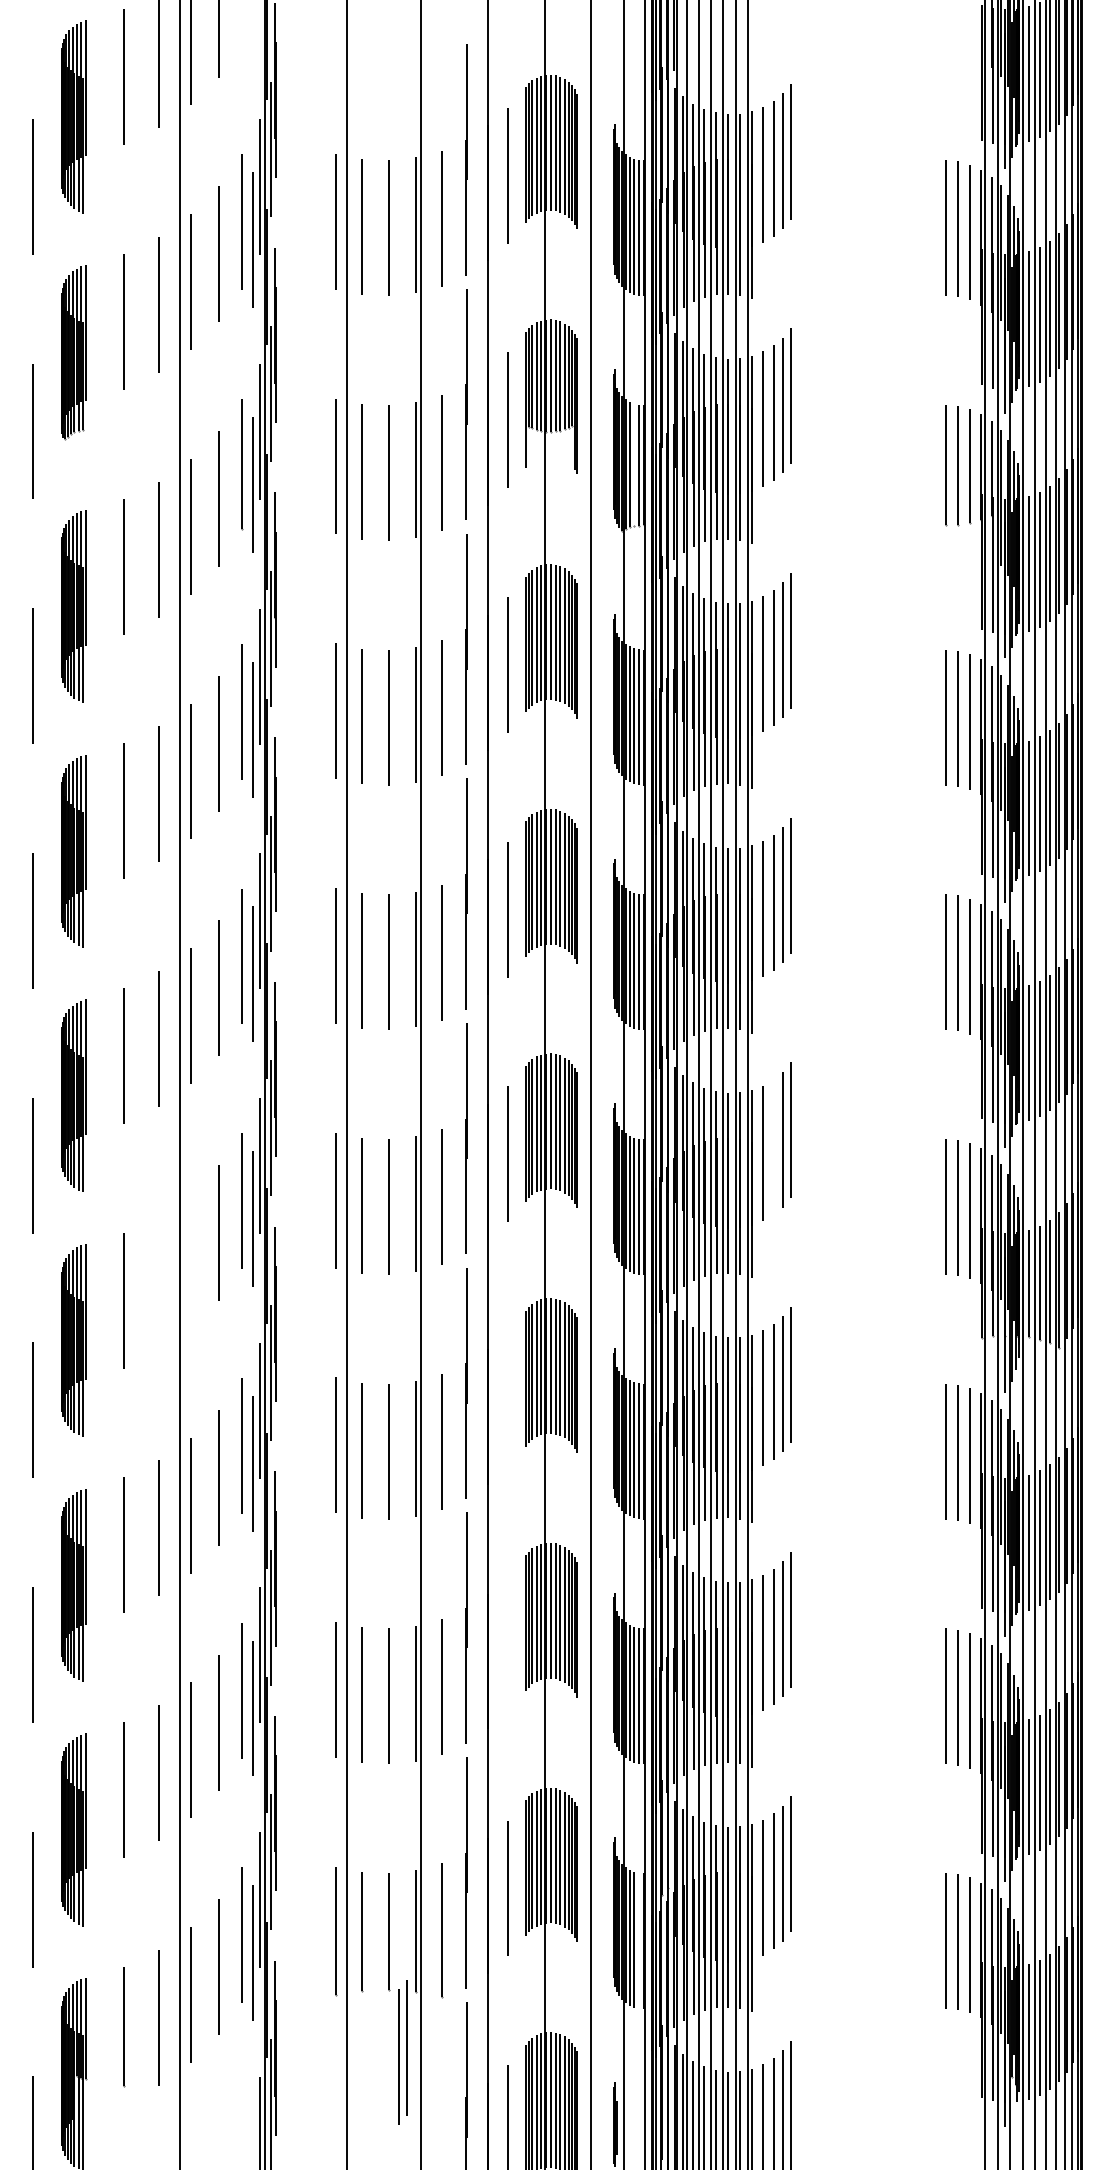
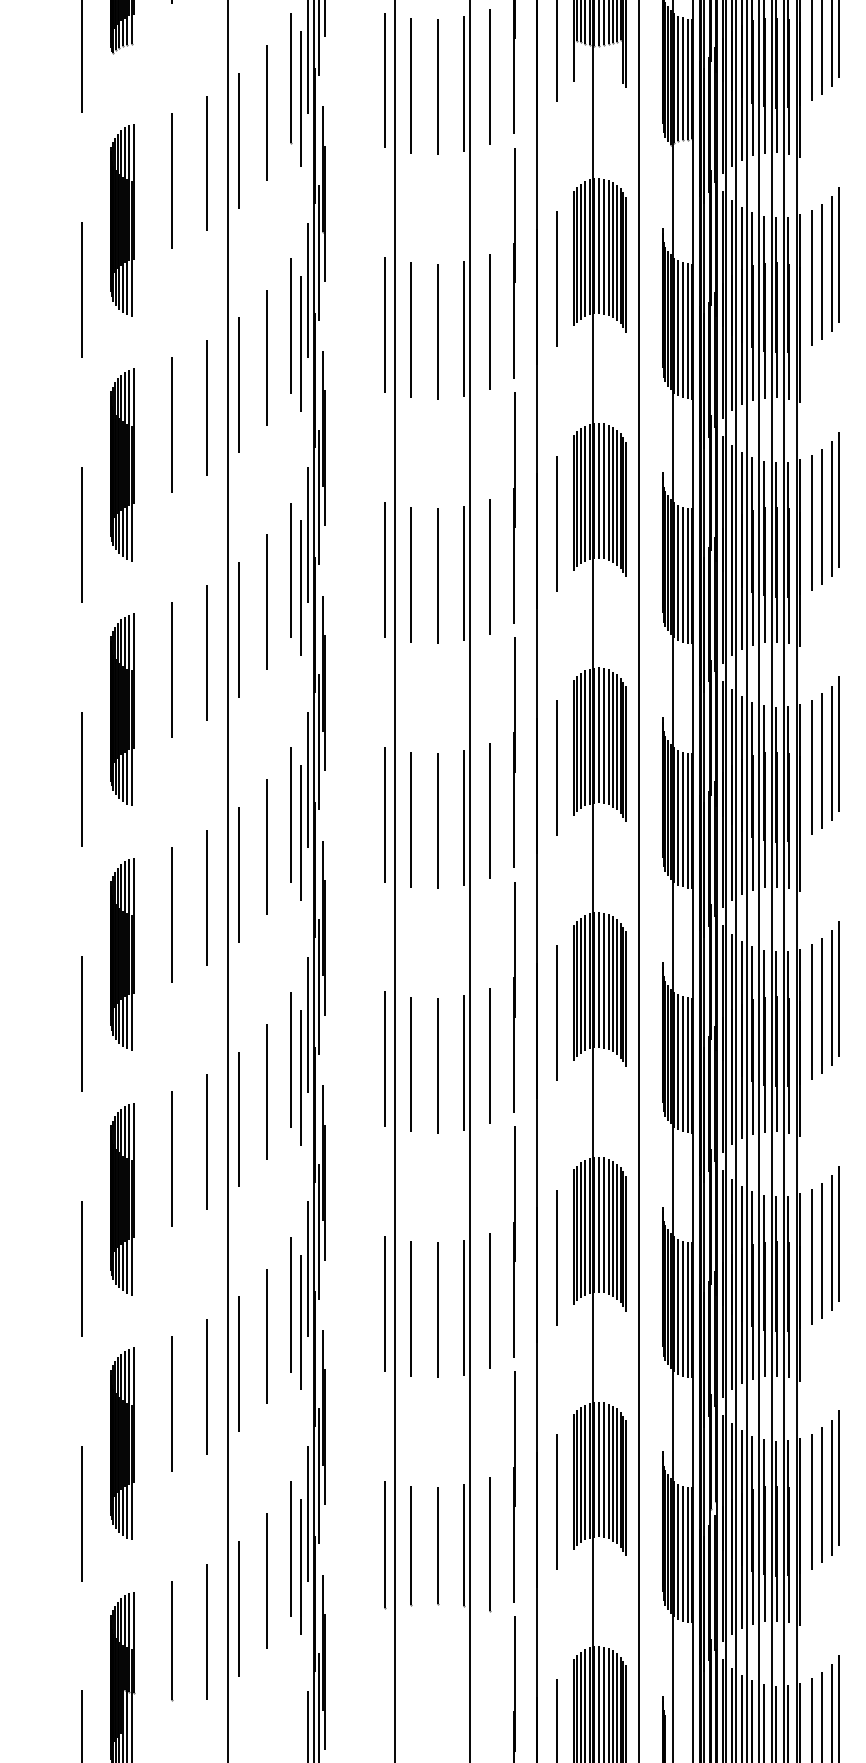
line: (634, 464) -> (682, 78), added
line: (773, 1146) -> (821, 760), added
line: (191, 1260) -> (239, 874), added
line: (158, 1283) -> (206, 897), added
line: (508, 1399) -> (556, 1013), added
line: (508, 1643) -> (556, 1257), added
line: (639, 1940) -> (687, 1554), added
part: (402, 2052) -> (450, 1666), removed

